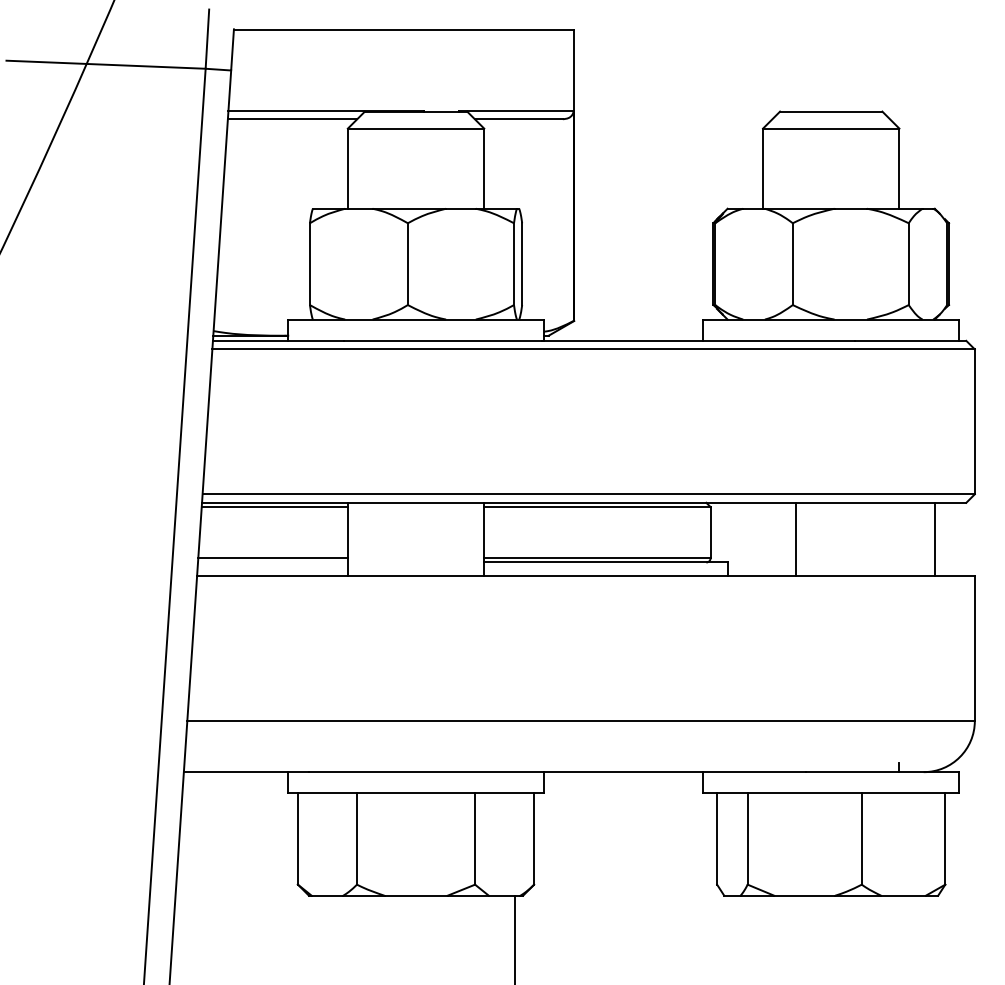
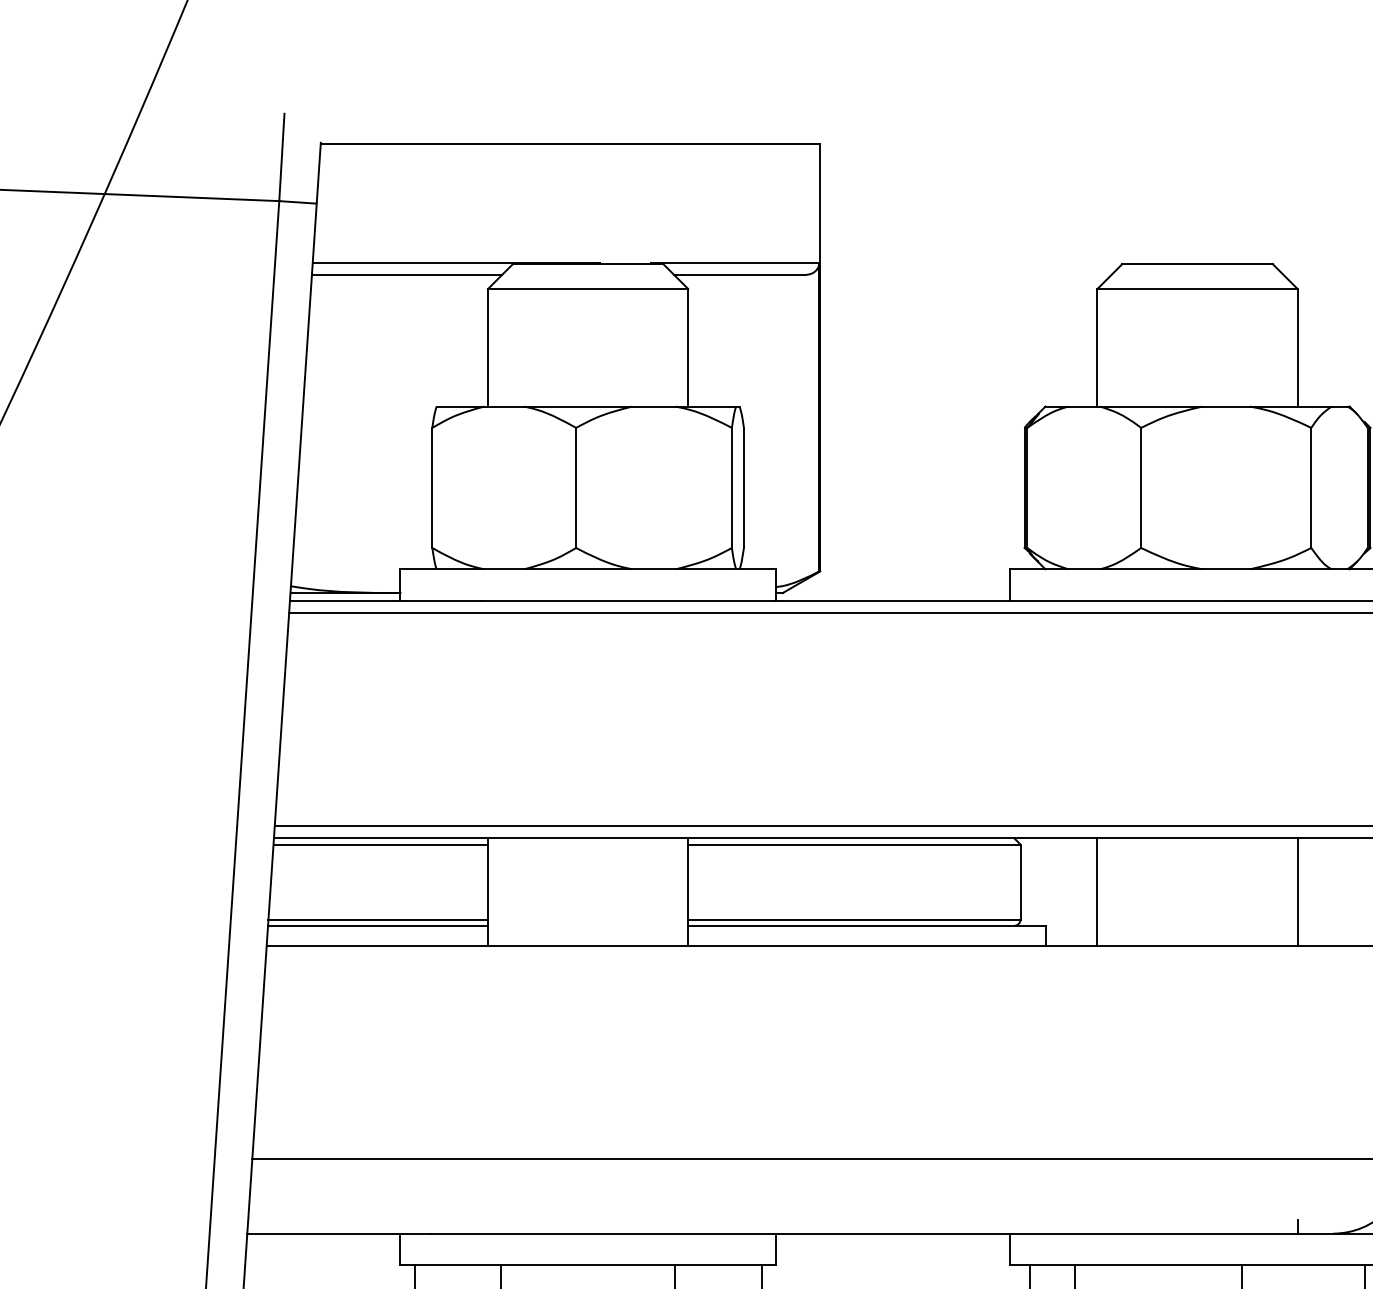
line: (796, 539) -> (1098, 892), moved
line: (935, 539) -> (1297, 892), moved
line: (272, 562) -> (377, 925), added

